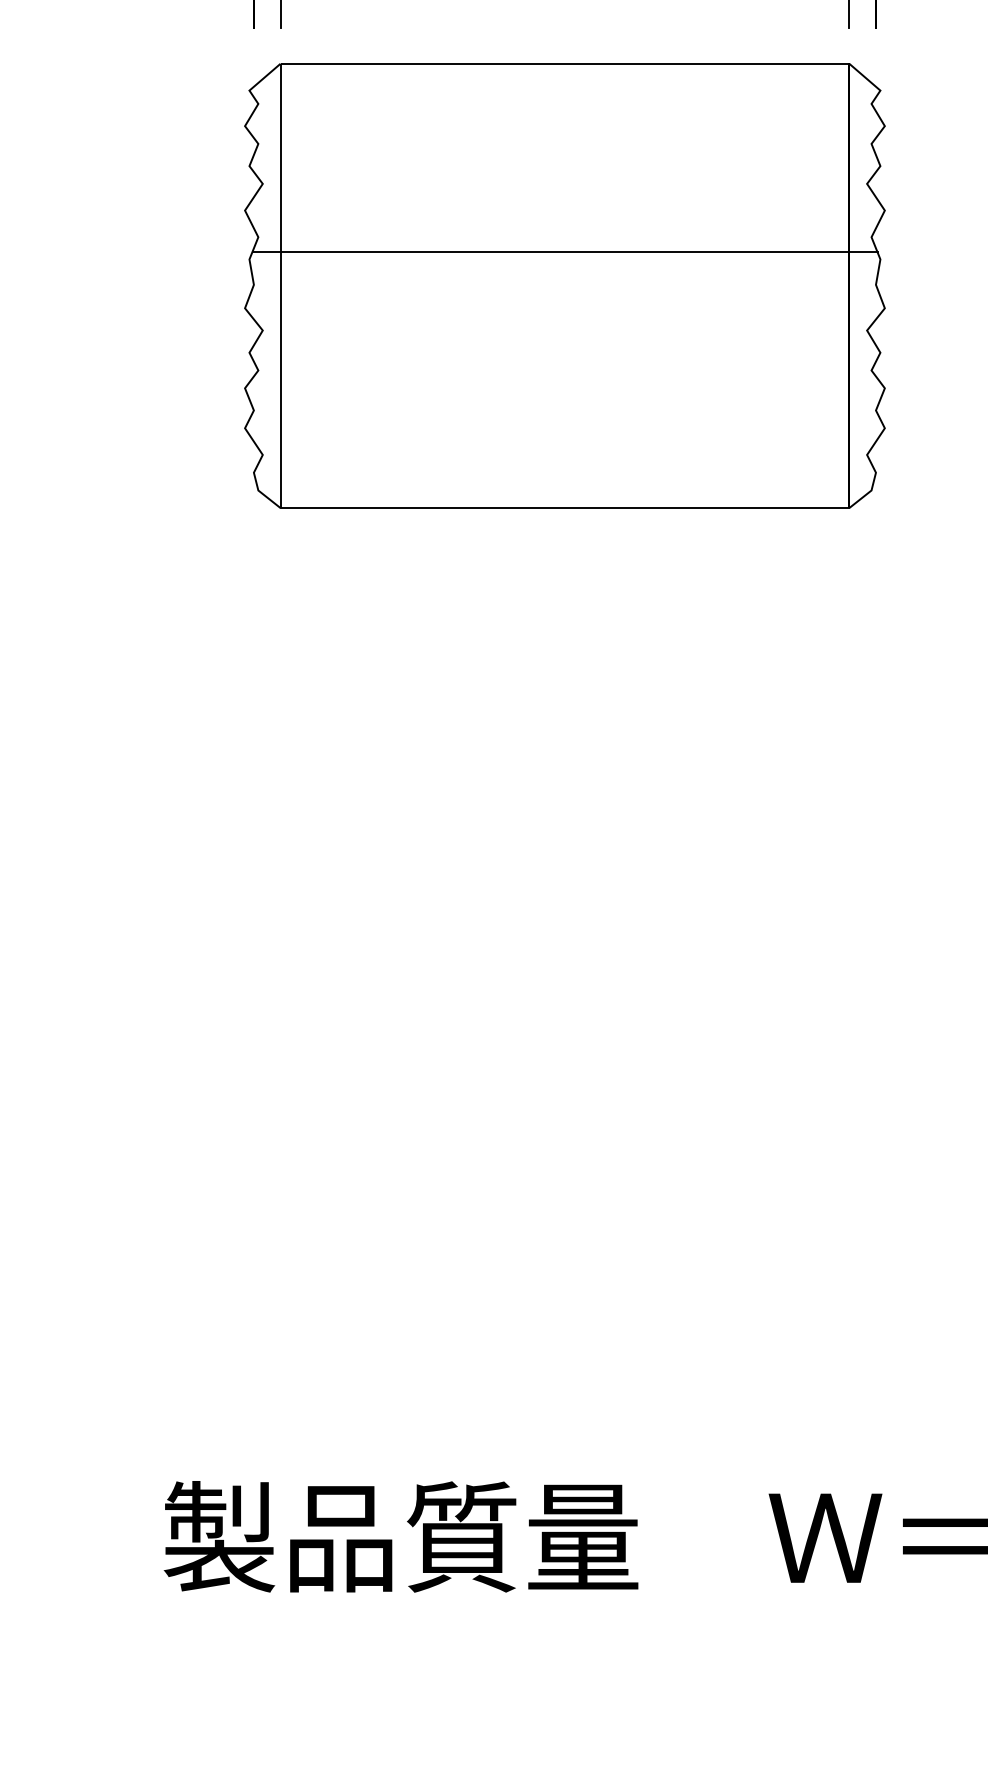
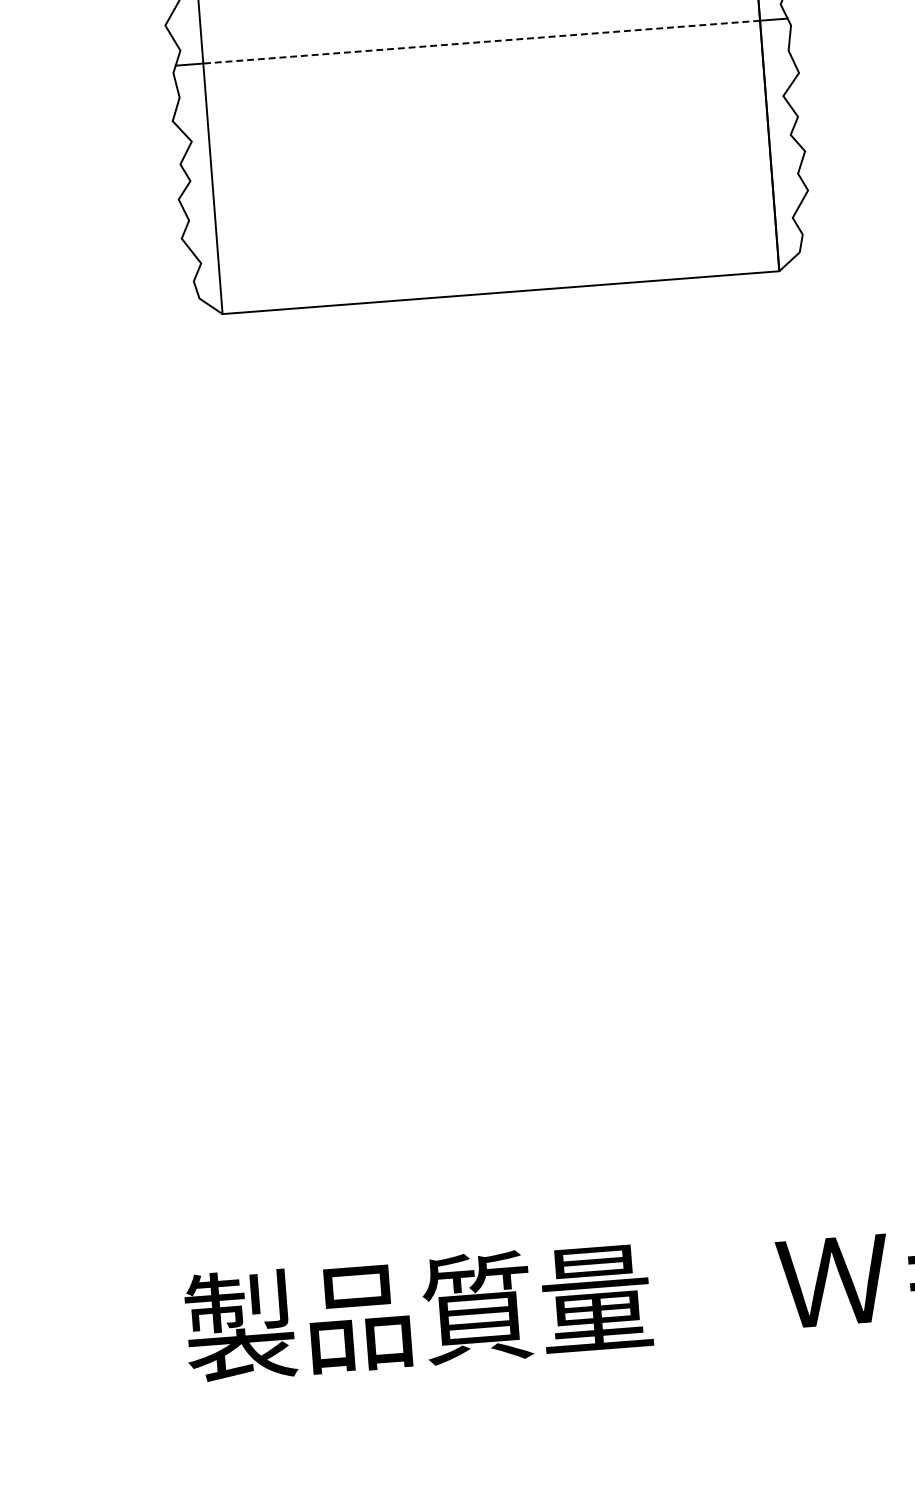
line: (564, 252) -> (481, 42), solid -> dashed

